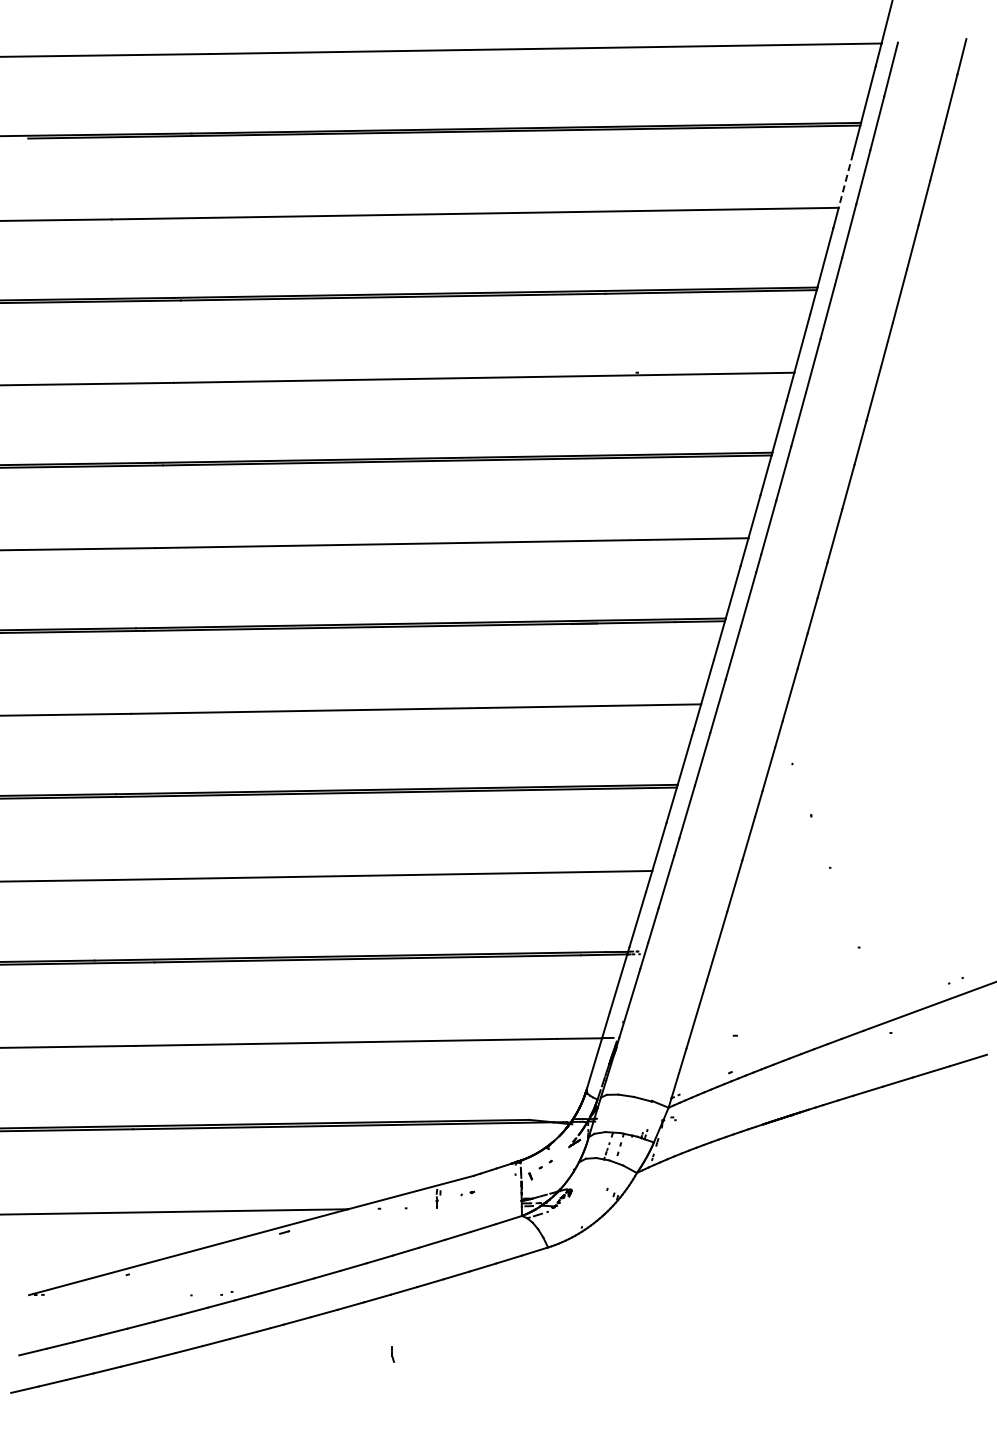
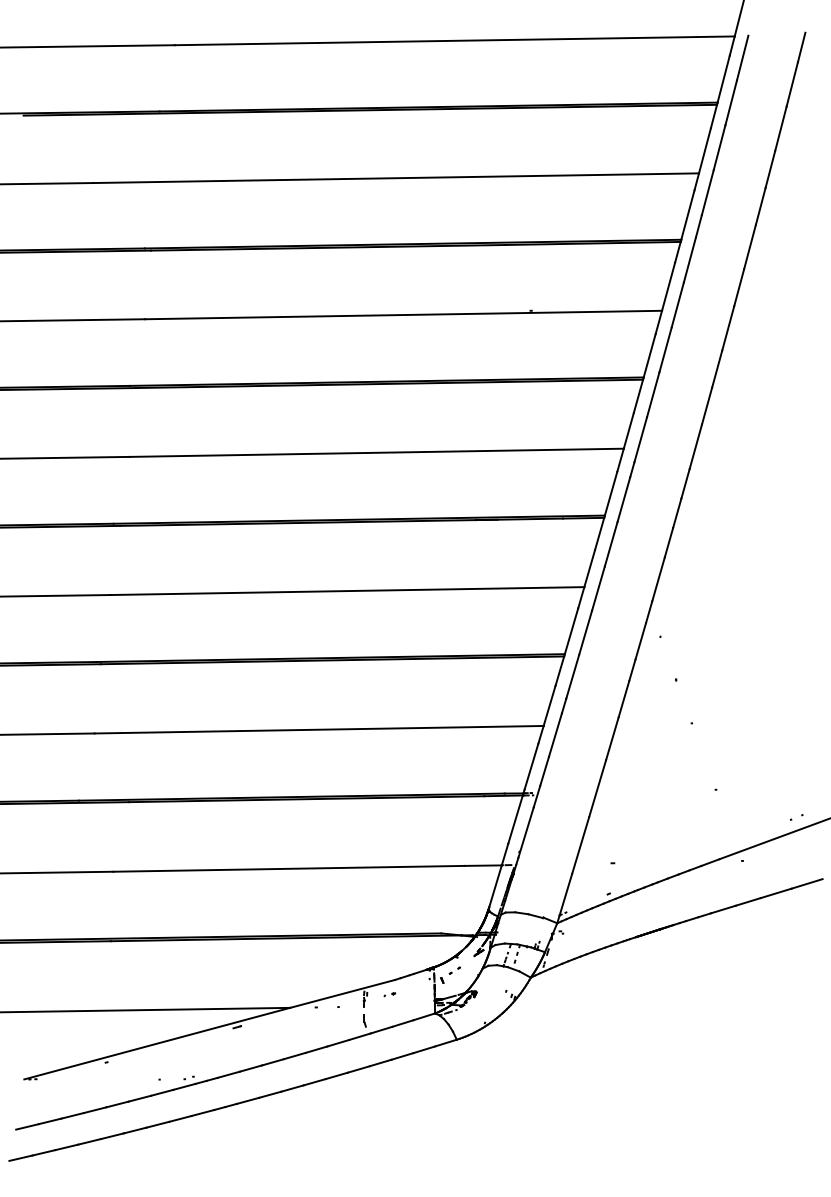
line: (845, 181) -> (704, 151), dashed -> solid
line: (392, 1354) -> (364, 1020), moved

